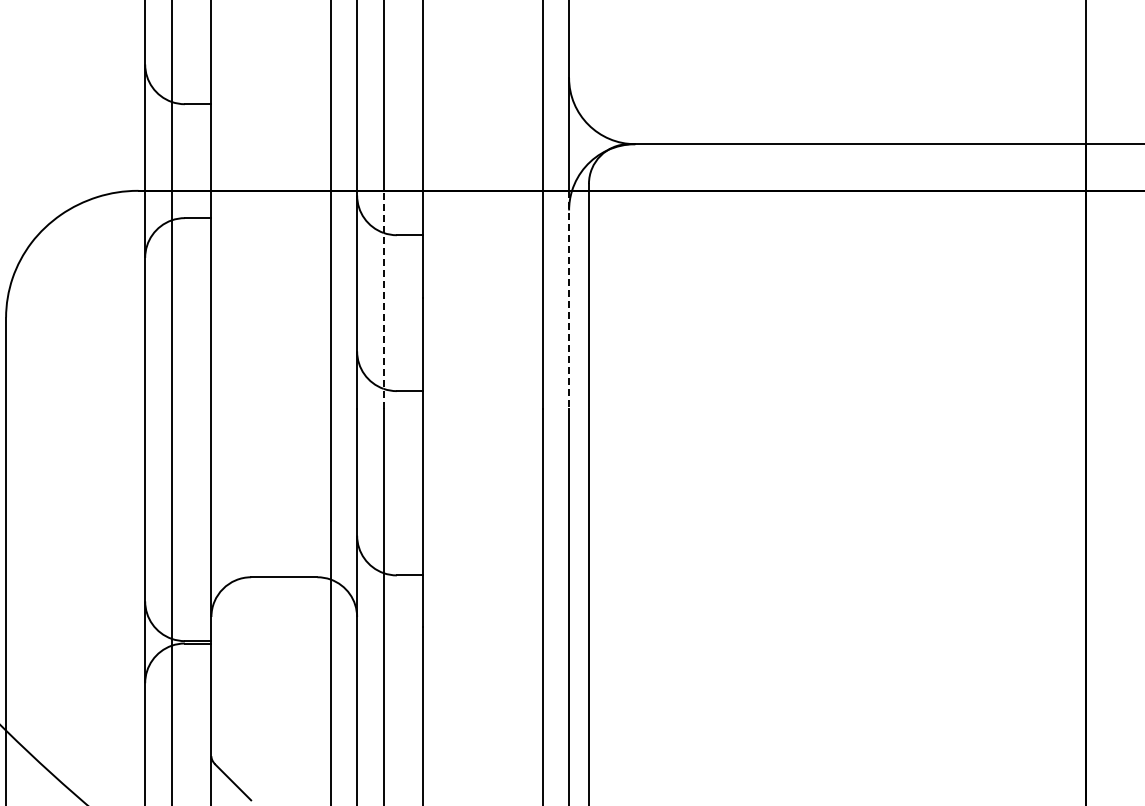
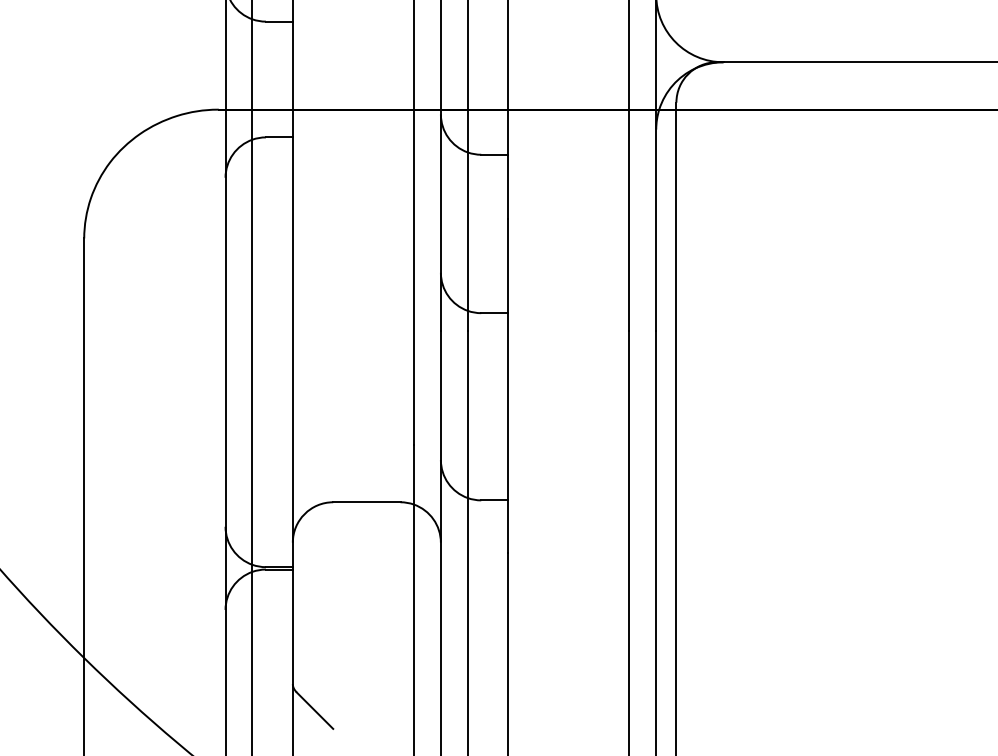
line: (383, 299) -> (467, 220), dashed -> solid
line: (569, 300) -> (656, 221), dashed -> solid

